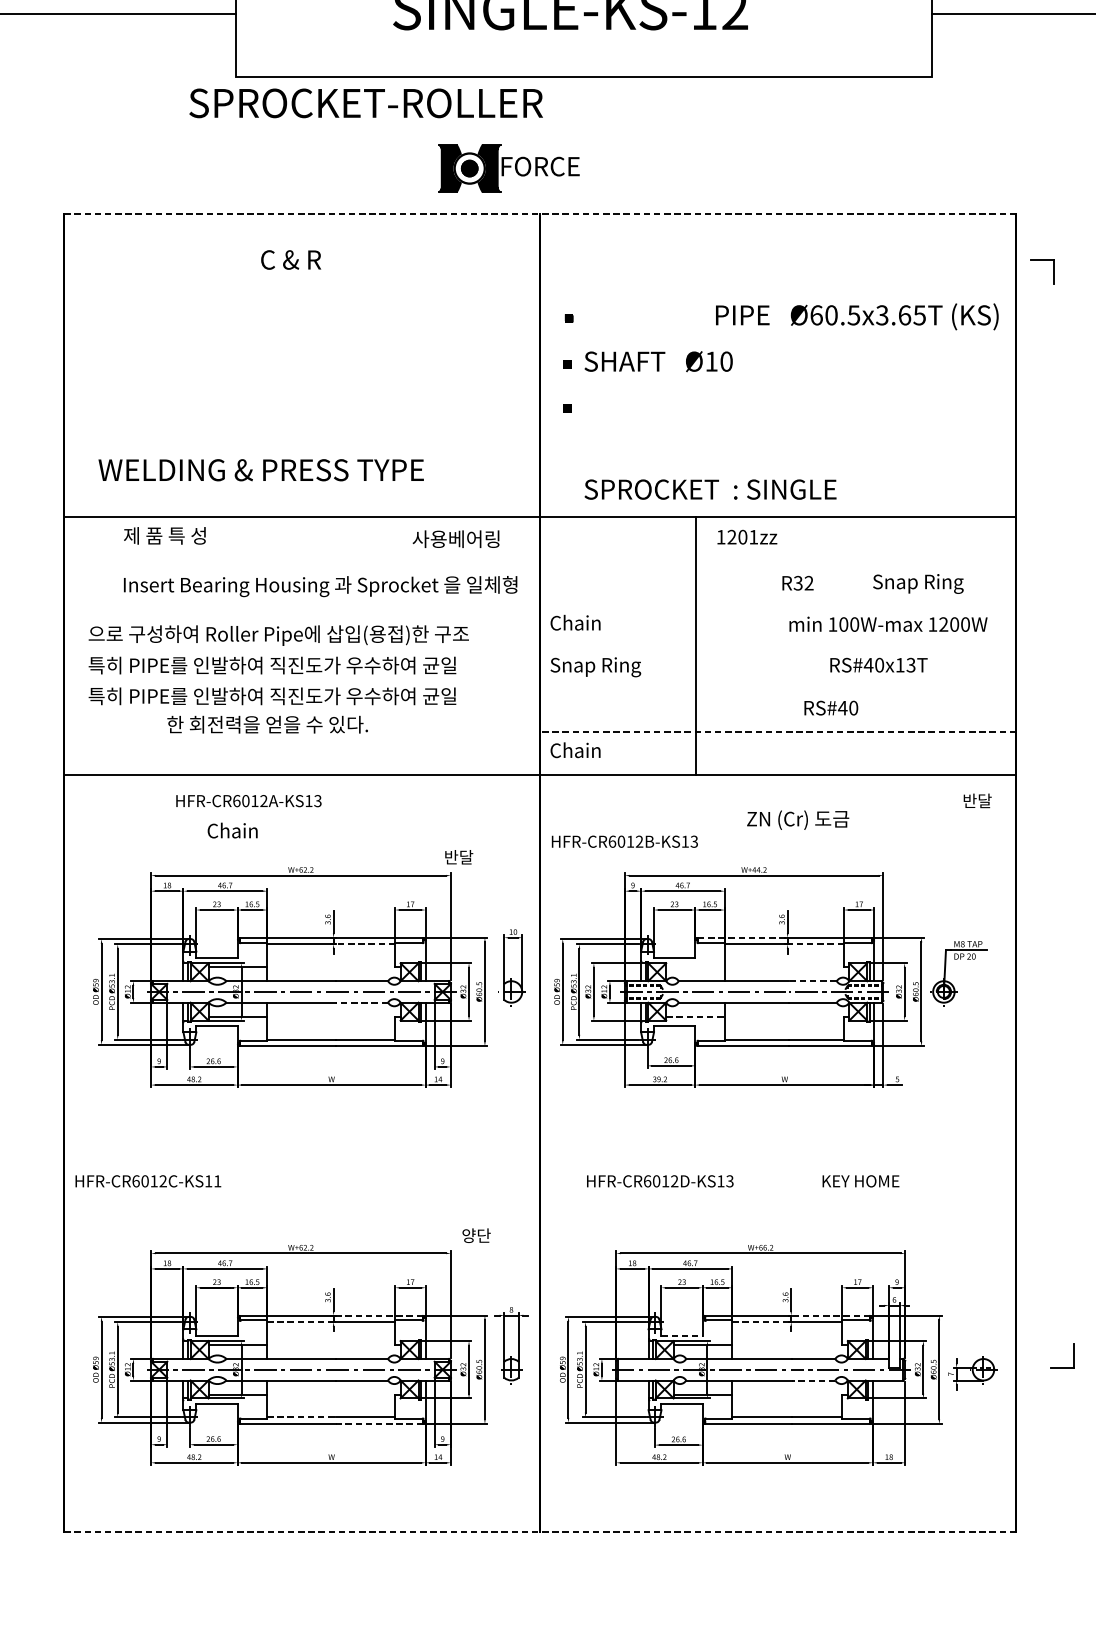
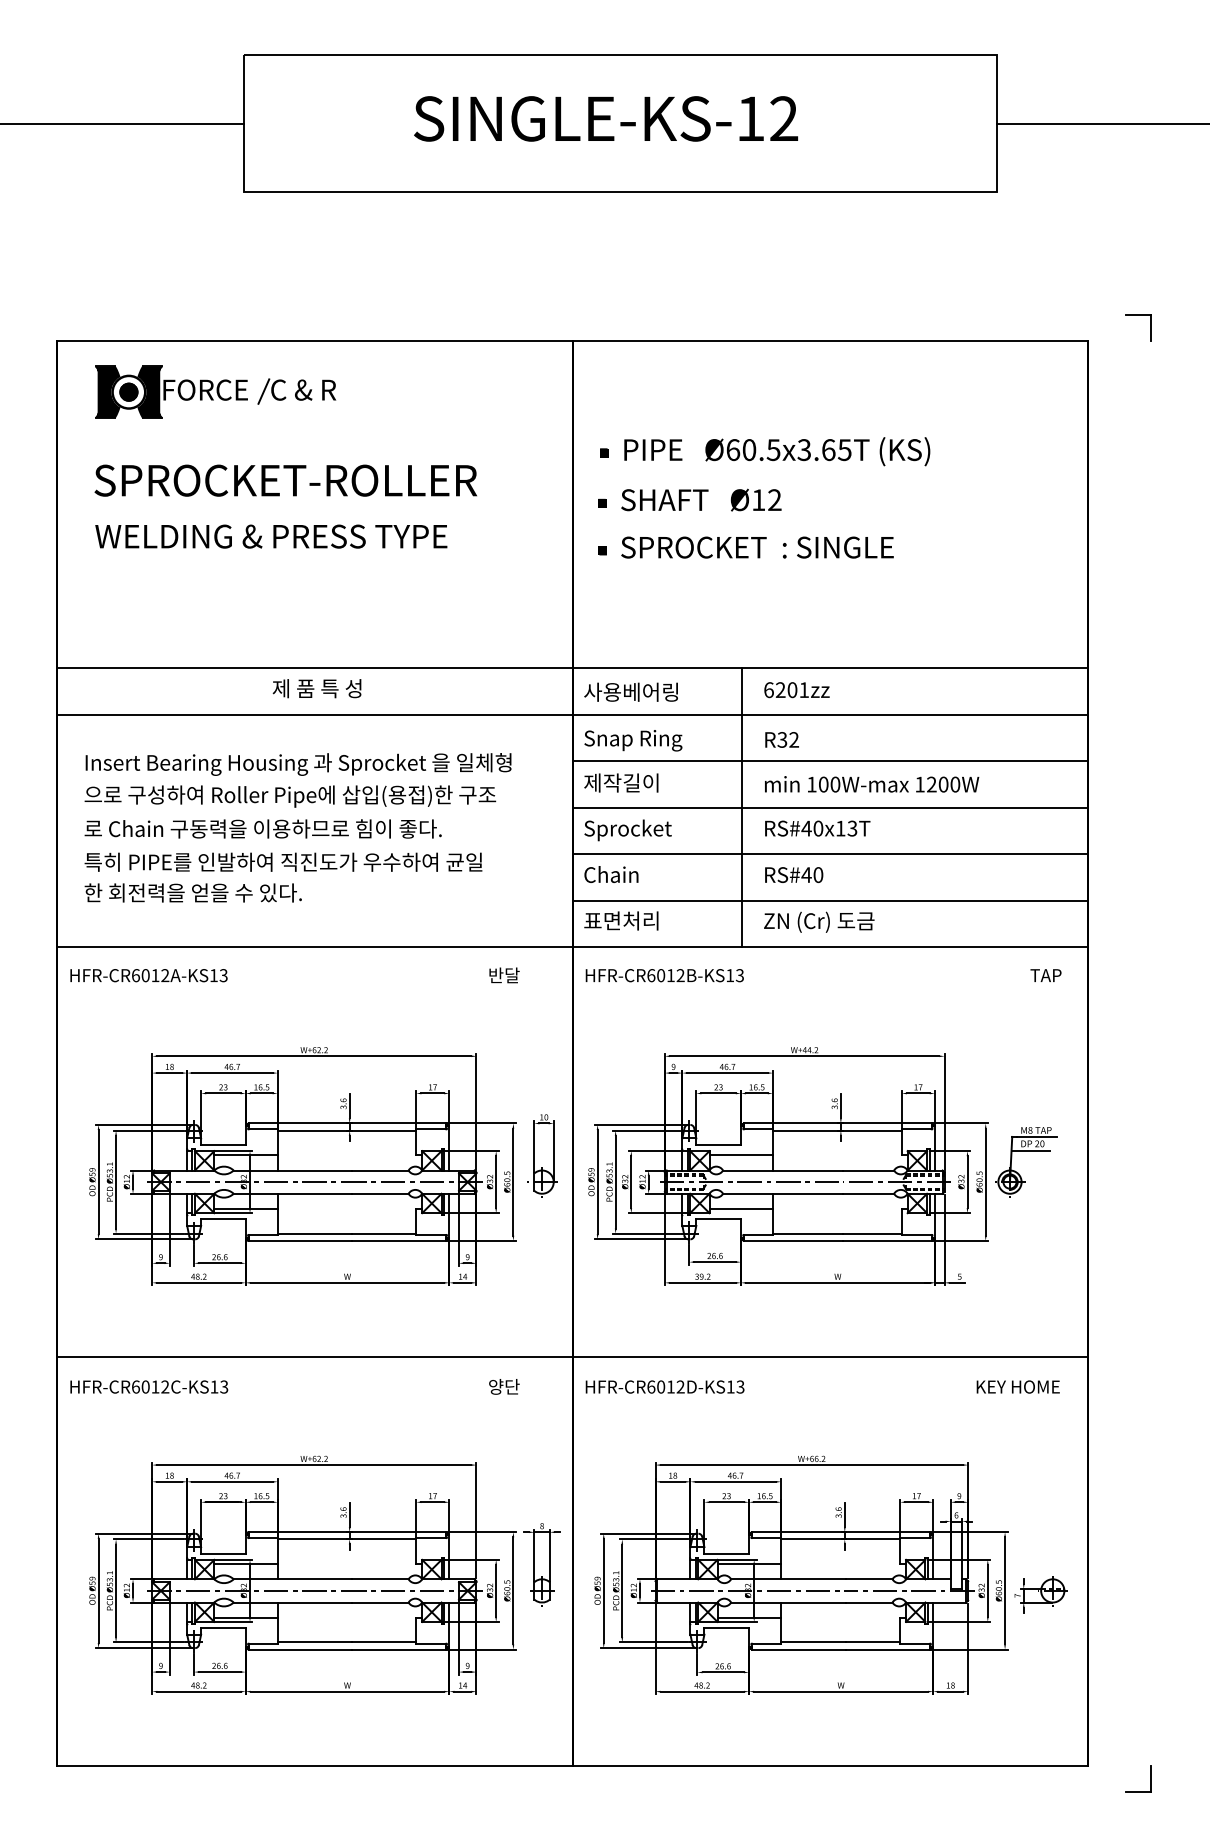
text: (365, 103) -> (285, 480), moved
part: (509, 167) -> (171, 391), moved
line: (539, 214) -> (572, 340), dashed -> solid
part: (1042, 260) -> (1138, 315), moved
line: (253, 261) -> (263, 391), added
text: (857, 316) -> (777, 451), moved
text: (726, 361) -> (774, 500), 10 -> 12
text: (261, 470) -> (271, 536), moved
text: (710, 489) -> (757, 547), moved
text: (164, 535) -> (316, 688), moved
text: (720, 537) -> (768, 690), 1201zz -> 6201zz
text: (455, 538) -> (630, 691), moved
line: (539, 559) -> (572, 714), added
text: (797, 582) -> (781, 739), moved
text: (918, 583) -> (633, 740), moved
text: (320, 586) -> (298, 764), moved
line: (778, 603) -> (830, 761), added
text: (584, 622) -> (621, 782), Chain -> 제작길이
text: (888, 624) -> (872, 784), moved
line: (778, 645) -> (830, 807), added
text: (272, 665) -> (283, 828), 특히 PIPE를 인발하여 직진도가 우수하여 균일 -> 로 Chain 구동력을 이용하므로 힘이 좋다.
text: (878, 665) -> (817, 828), moved
text: (601, 666) -> (639, 830), Snap Ring -> Sprocket
line: (778, 689) -> (830, 854), added
text: (831, 707) -> (794, 874), moved
text: (266, 724) -> (192, 892), moved
line: (778, 731) -> (830, 900), dashed -> solid
text: (584, 750) -> (621, 920), Chain -> 표면처리
text: (248, 800) -> (148, 975), moved
text: (976, 800) -> (1045, 975), 반달 -> TAP
text: (798, 819) -> (819, 921), moved
text: (232, 830) -> (611, 874), moved
text: (624, 841) -> (664, 975), moved
text: (459, 857) -> (504, 975), moved
line: (743, 937) -> (793, 1123), dashed -> solid
line: (365, 944) -> (384, 1130), dashed -> solid
line: (816, 944) -> (872, 1130), dashed -> solid
line: (962, 963) -> (1030, 1151), added
line: (694, 967) -> (740, 1155), added
line: (813, 981) -> (868, 1170), dashed -> solid
line: (362, 1002) -> (380, 1193), dashed -> solid
line: (695, 1017) -> (741, 1209), dashed -> solid
line: (539, 1153) -> (572, 1356), added
text: (217, 1180) -> (224, 1386), HFR-CR6012C-KS11 -> HFR-CR6012C-KS13
text: (659, 1180) -> (664, 1386), moved
text: (860, 1180) -> (1017, 1386), moved
text: (476, 1235) -> (504, 1386), moved
line: (378, 1315) -> (398, 1532), dashed -> solid
line: (830, 1315) -> (887, 1532), dashed -> solid
line: (302, 1322) -> (315, 1539), dashed -> solid
line: (762, 1322) -> (813, 1539), dashed -> solid
line: (682, 1336) -> (727, 1554), dashed -> solid
part: (1073, 1355) -> (1150, 1778), moved
line: (813, 1380) -> (868, 1602), dashed -> solid
line: (302, 1417) -> (315, 1642), dashed -> solid
line: (378, 1423) -> (398, 1649), dashed -> solid
line: (539, 1532) -> (572, 1766), dashed -> solid

